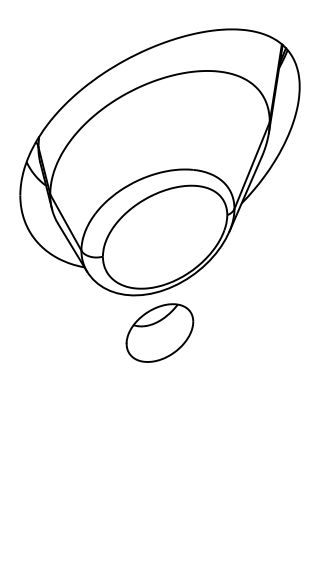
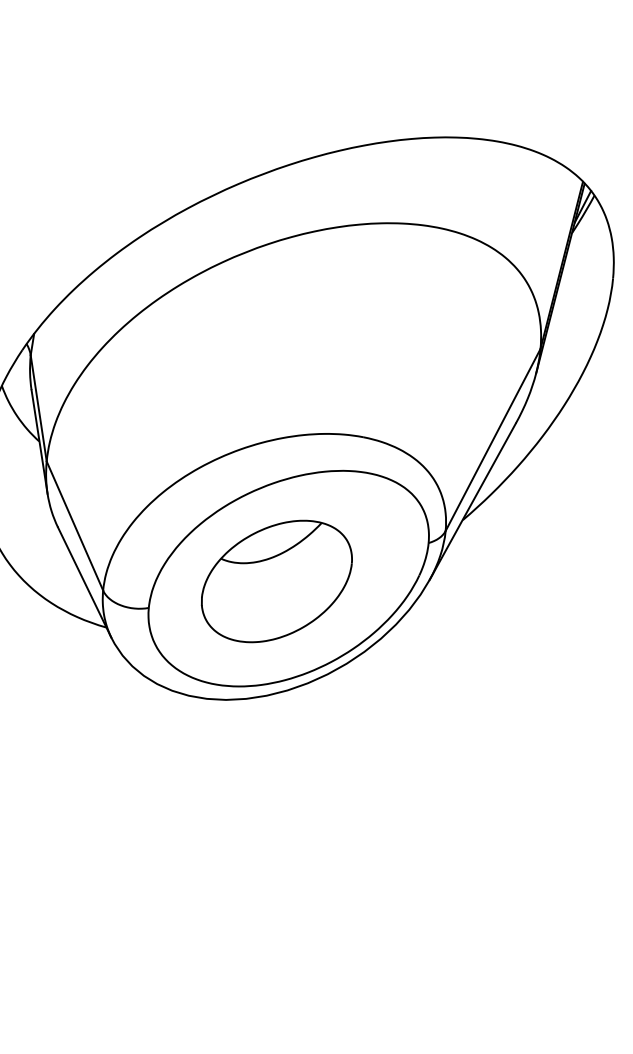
part: (159, 332) -> (275, 580), moved

